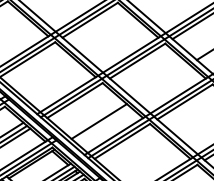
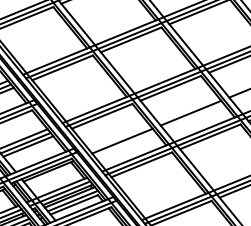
line: (161, 81) -> (190, 112), added

